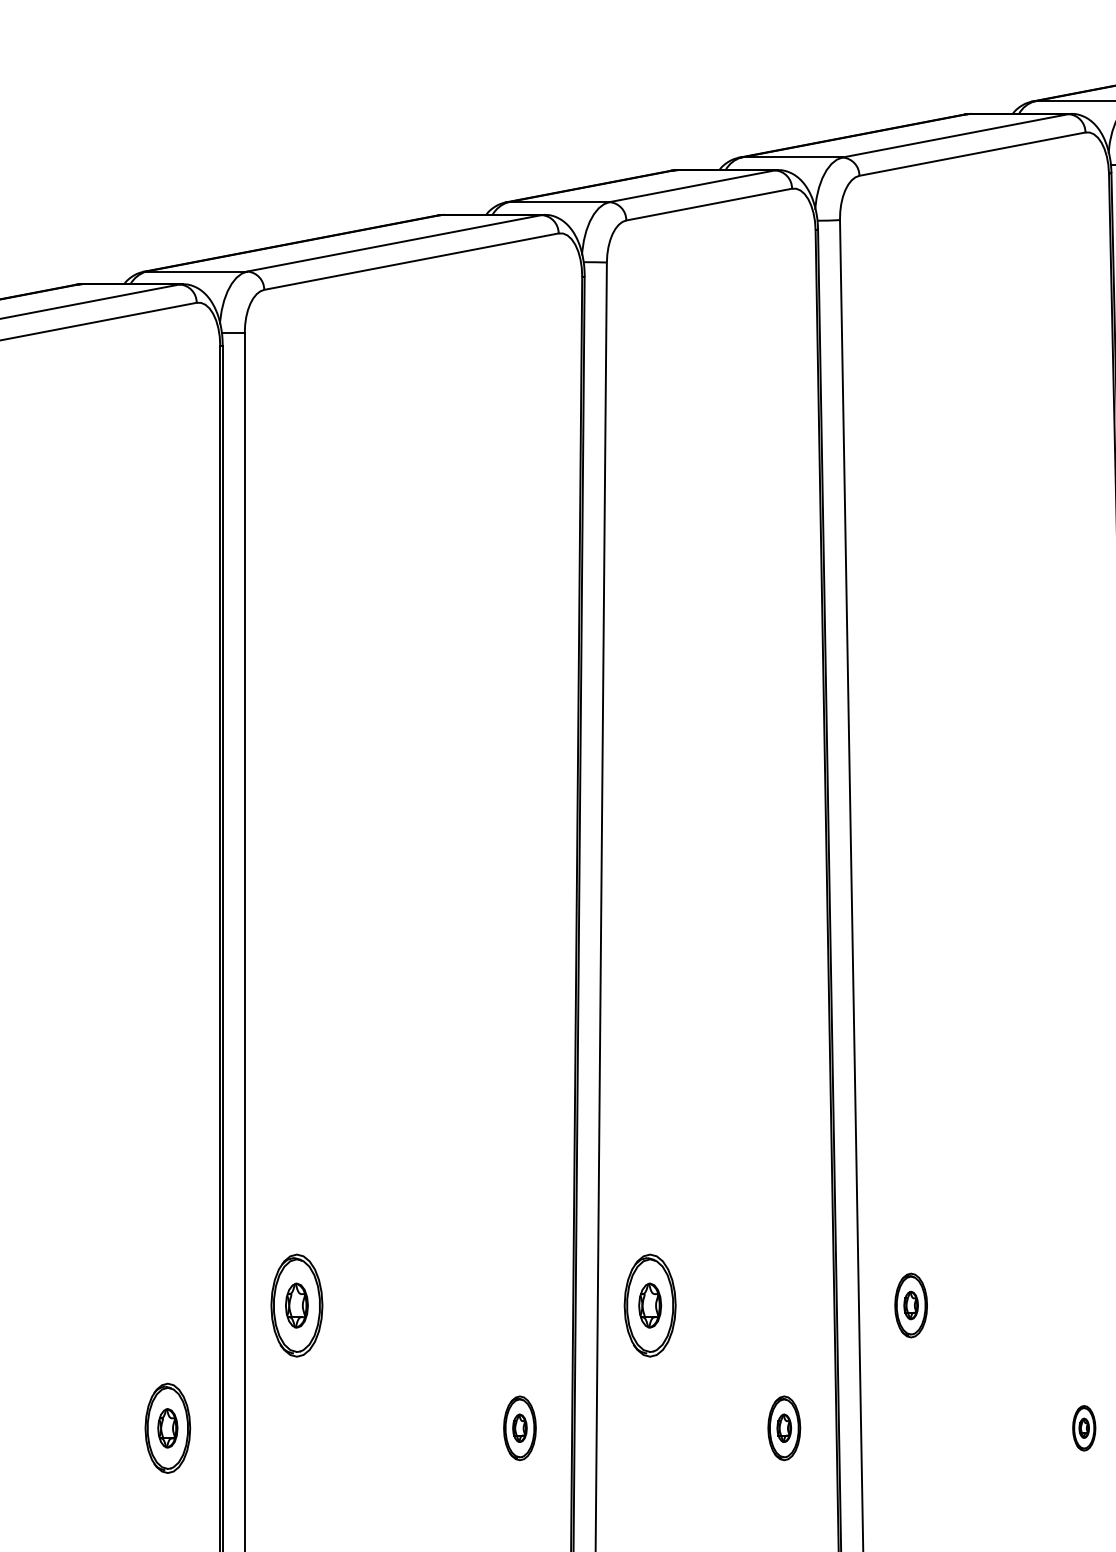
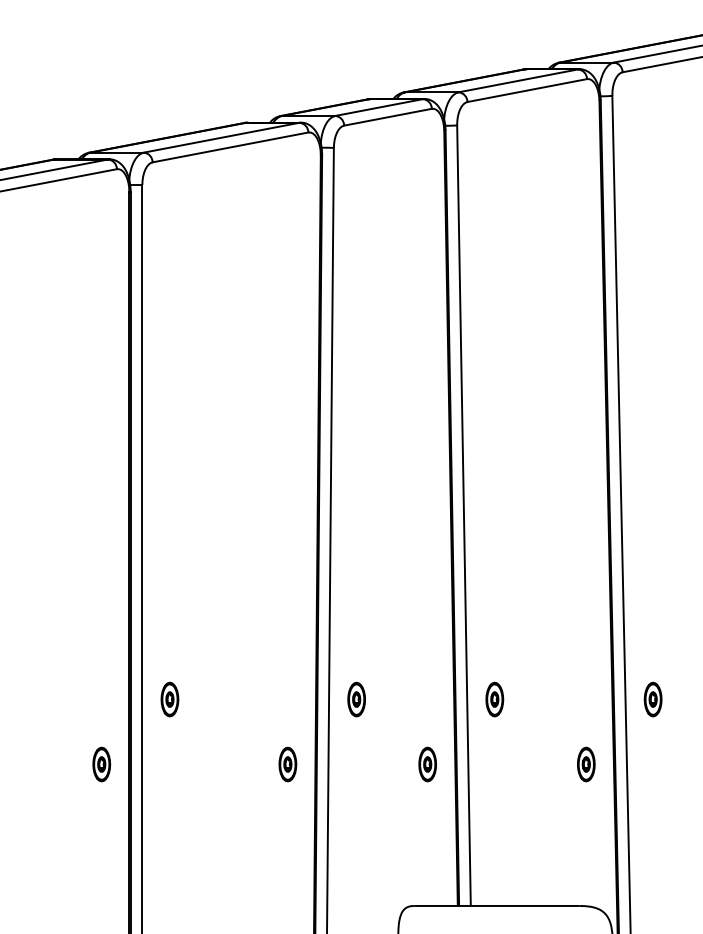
part: (296, 1305) -> (169, 699), size x0.62
part: (649, 1305) -> (356, 699), size x0.62
part: (167, 1428) -> (101, 764), size x0.71
part: (1084, 1428) -> (586, 764), size x1.43

